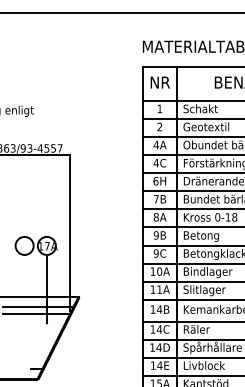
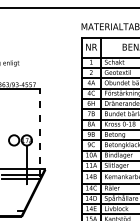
line: (69, 232) -> (39, 132), solid -> dashed

